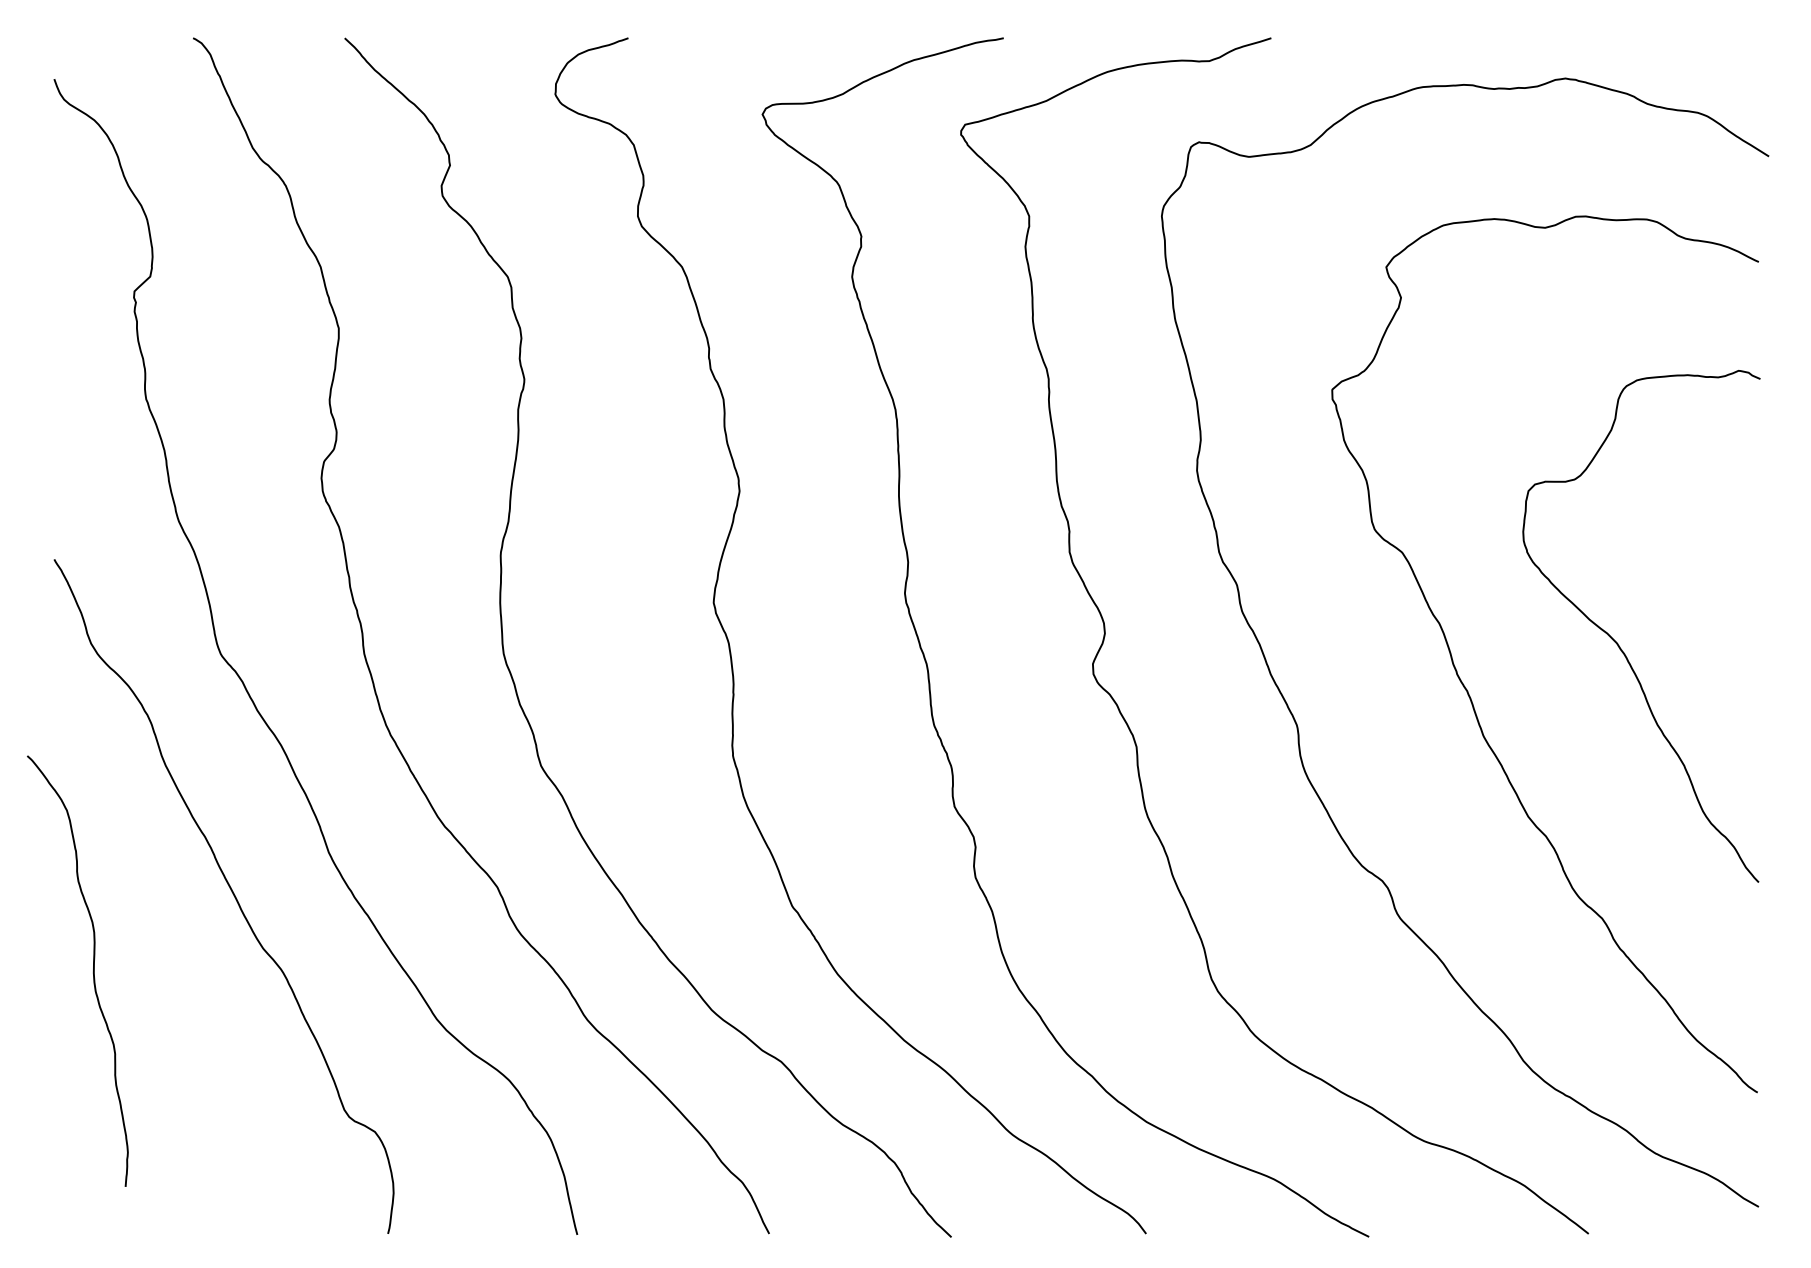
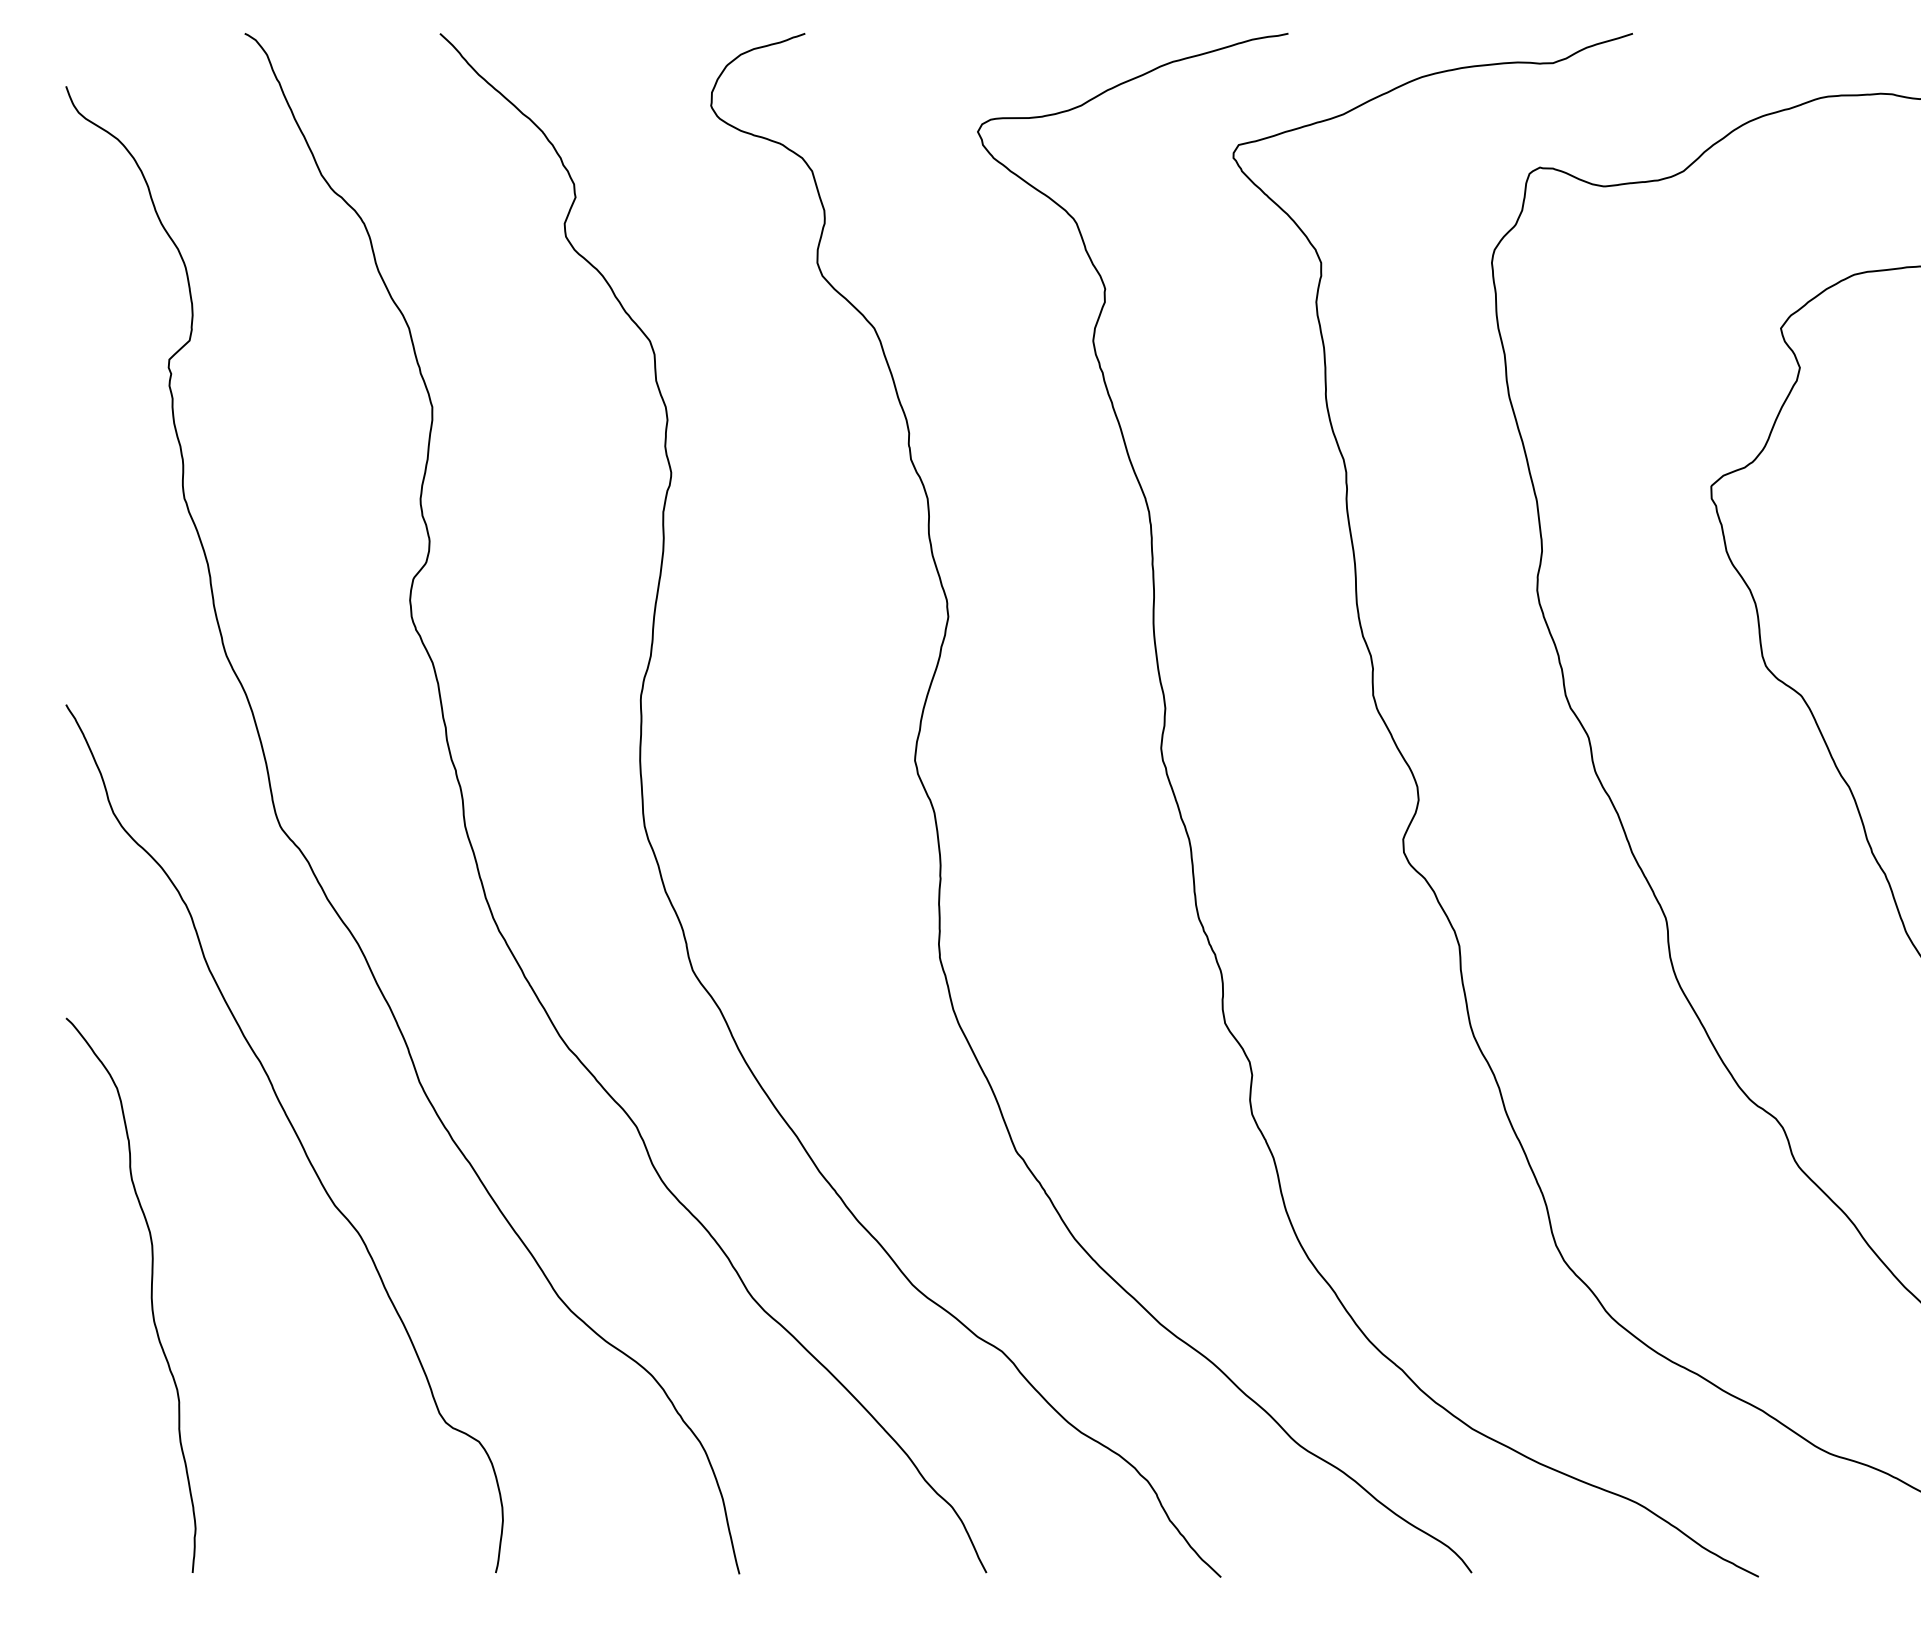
curve: (93, 970) -> (151, 1294), moved

